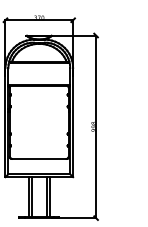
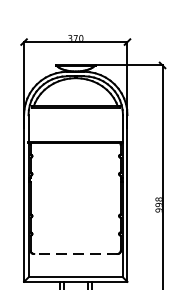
line: (38, 158) -> (74, 253), solid -> dashed

